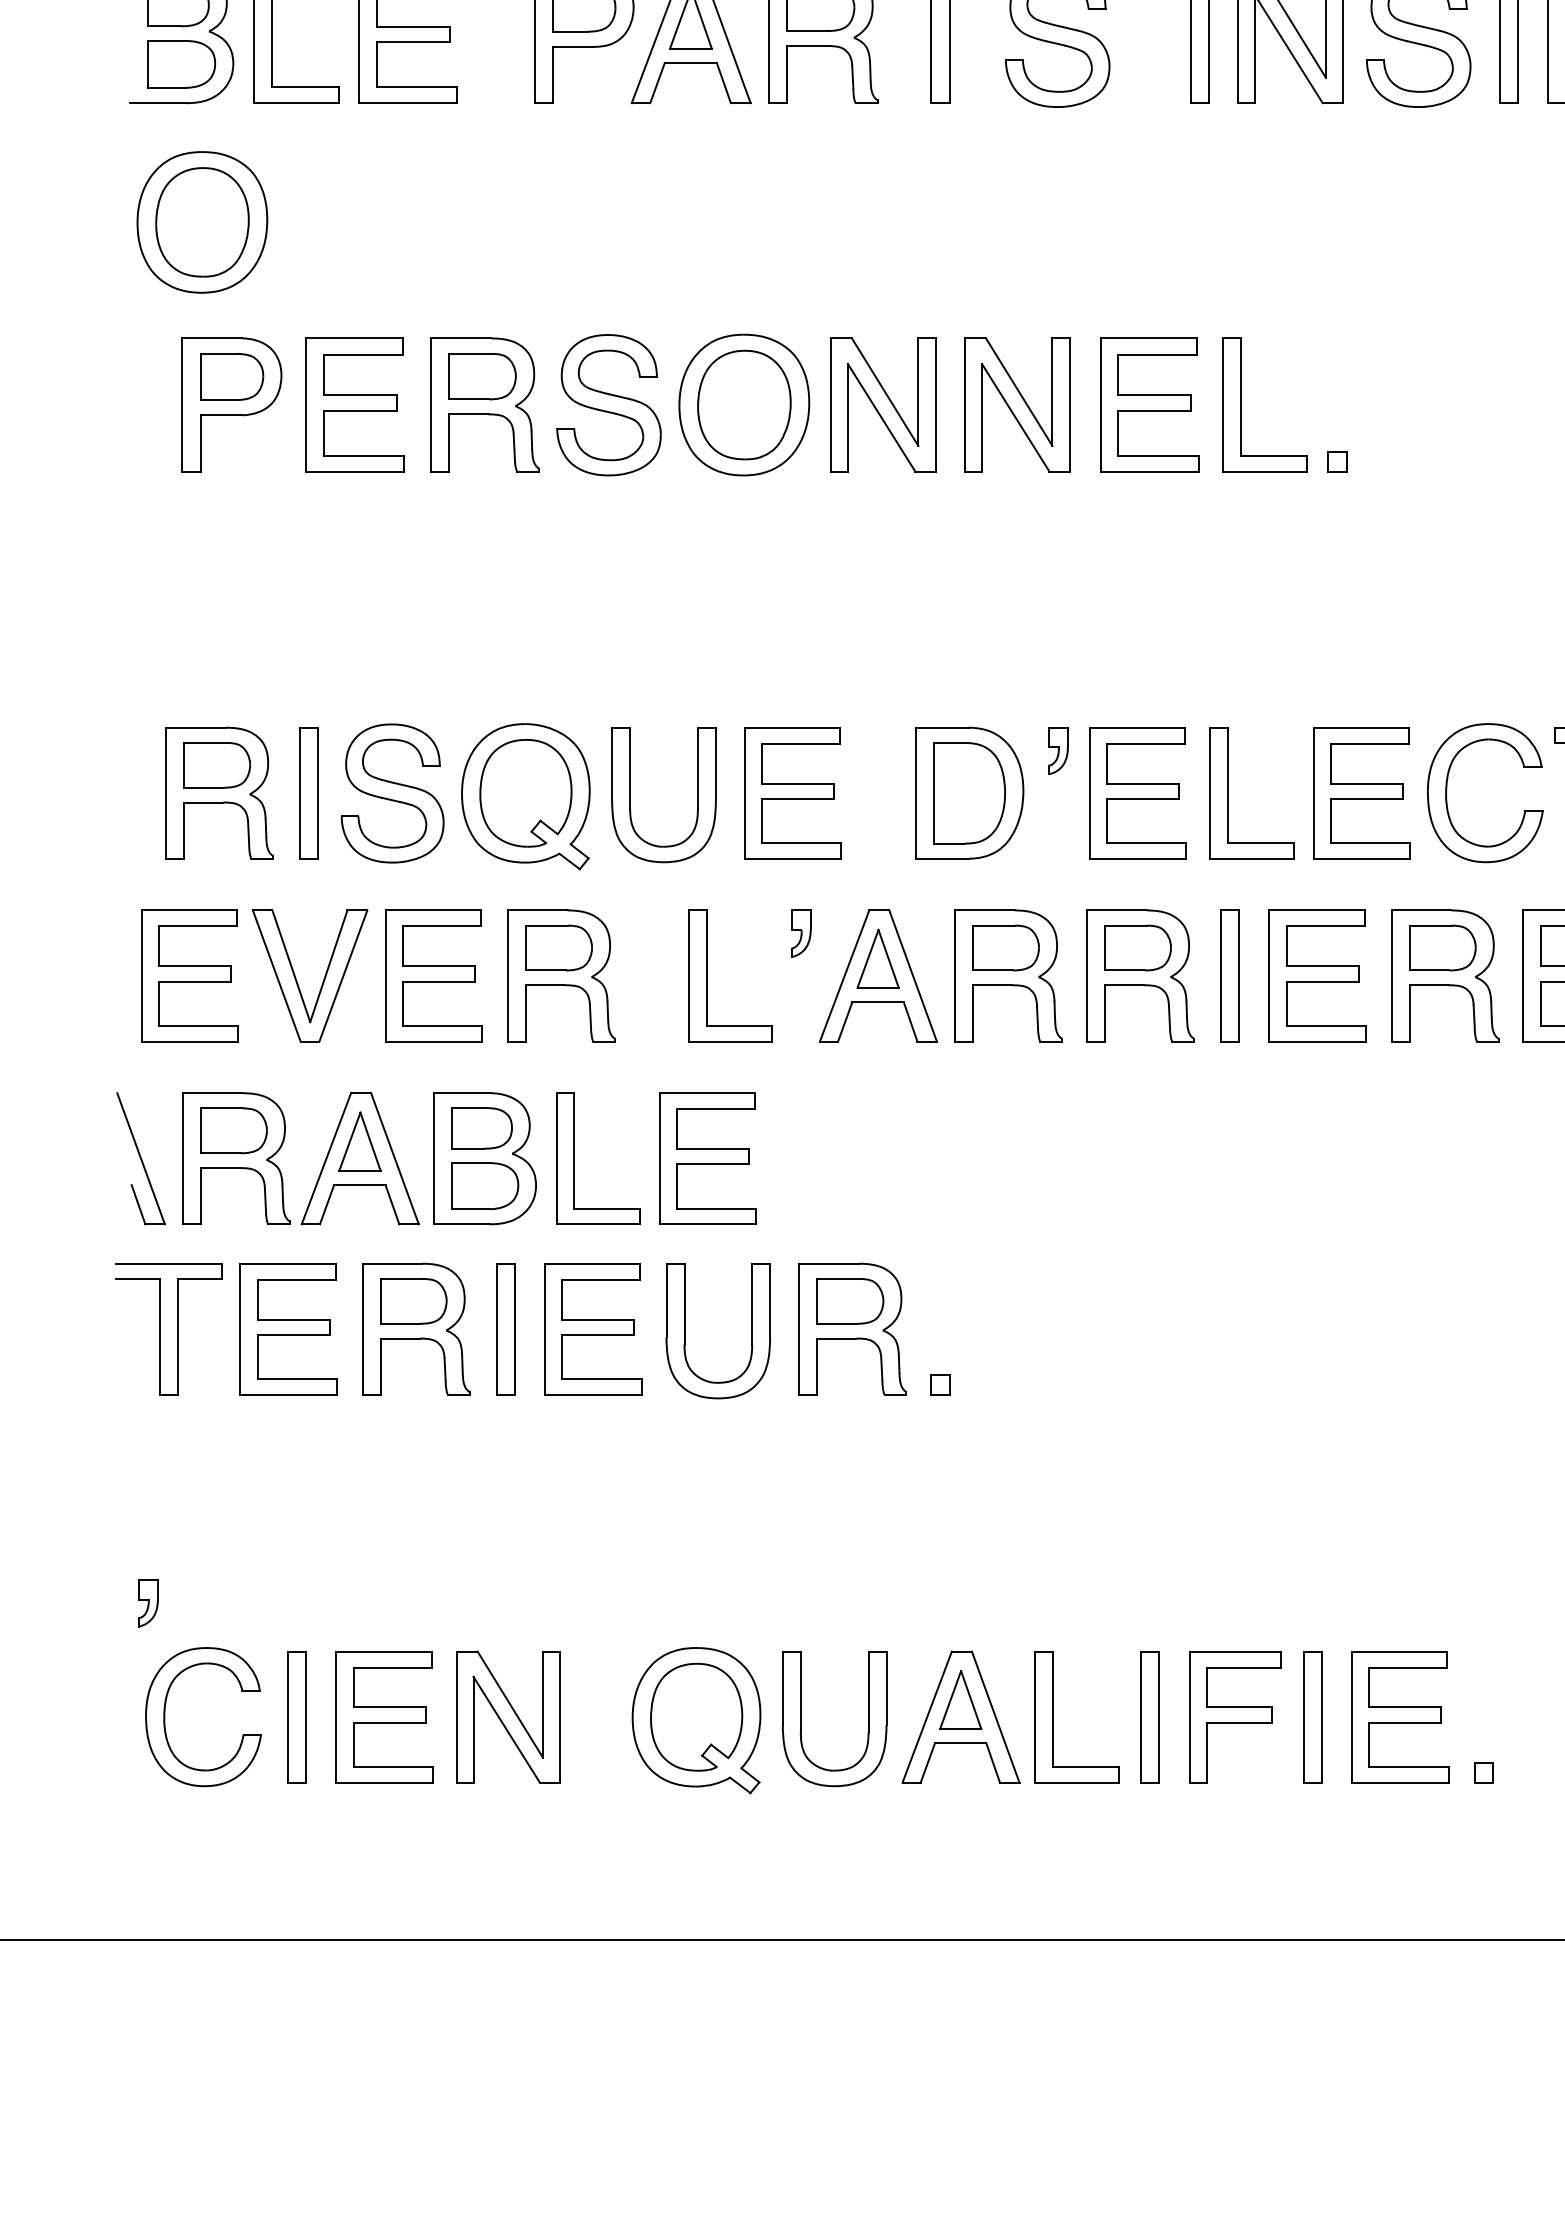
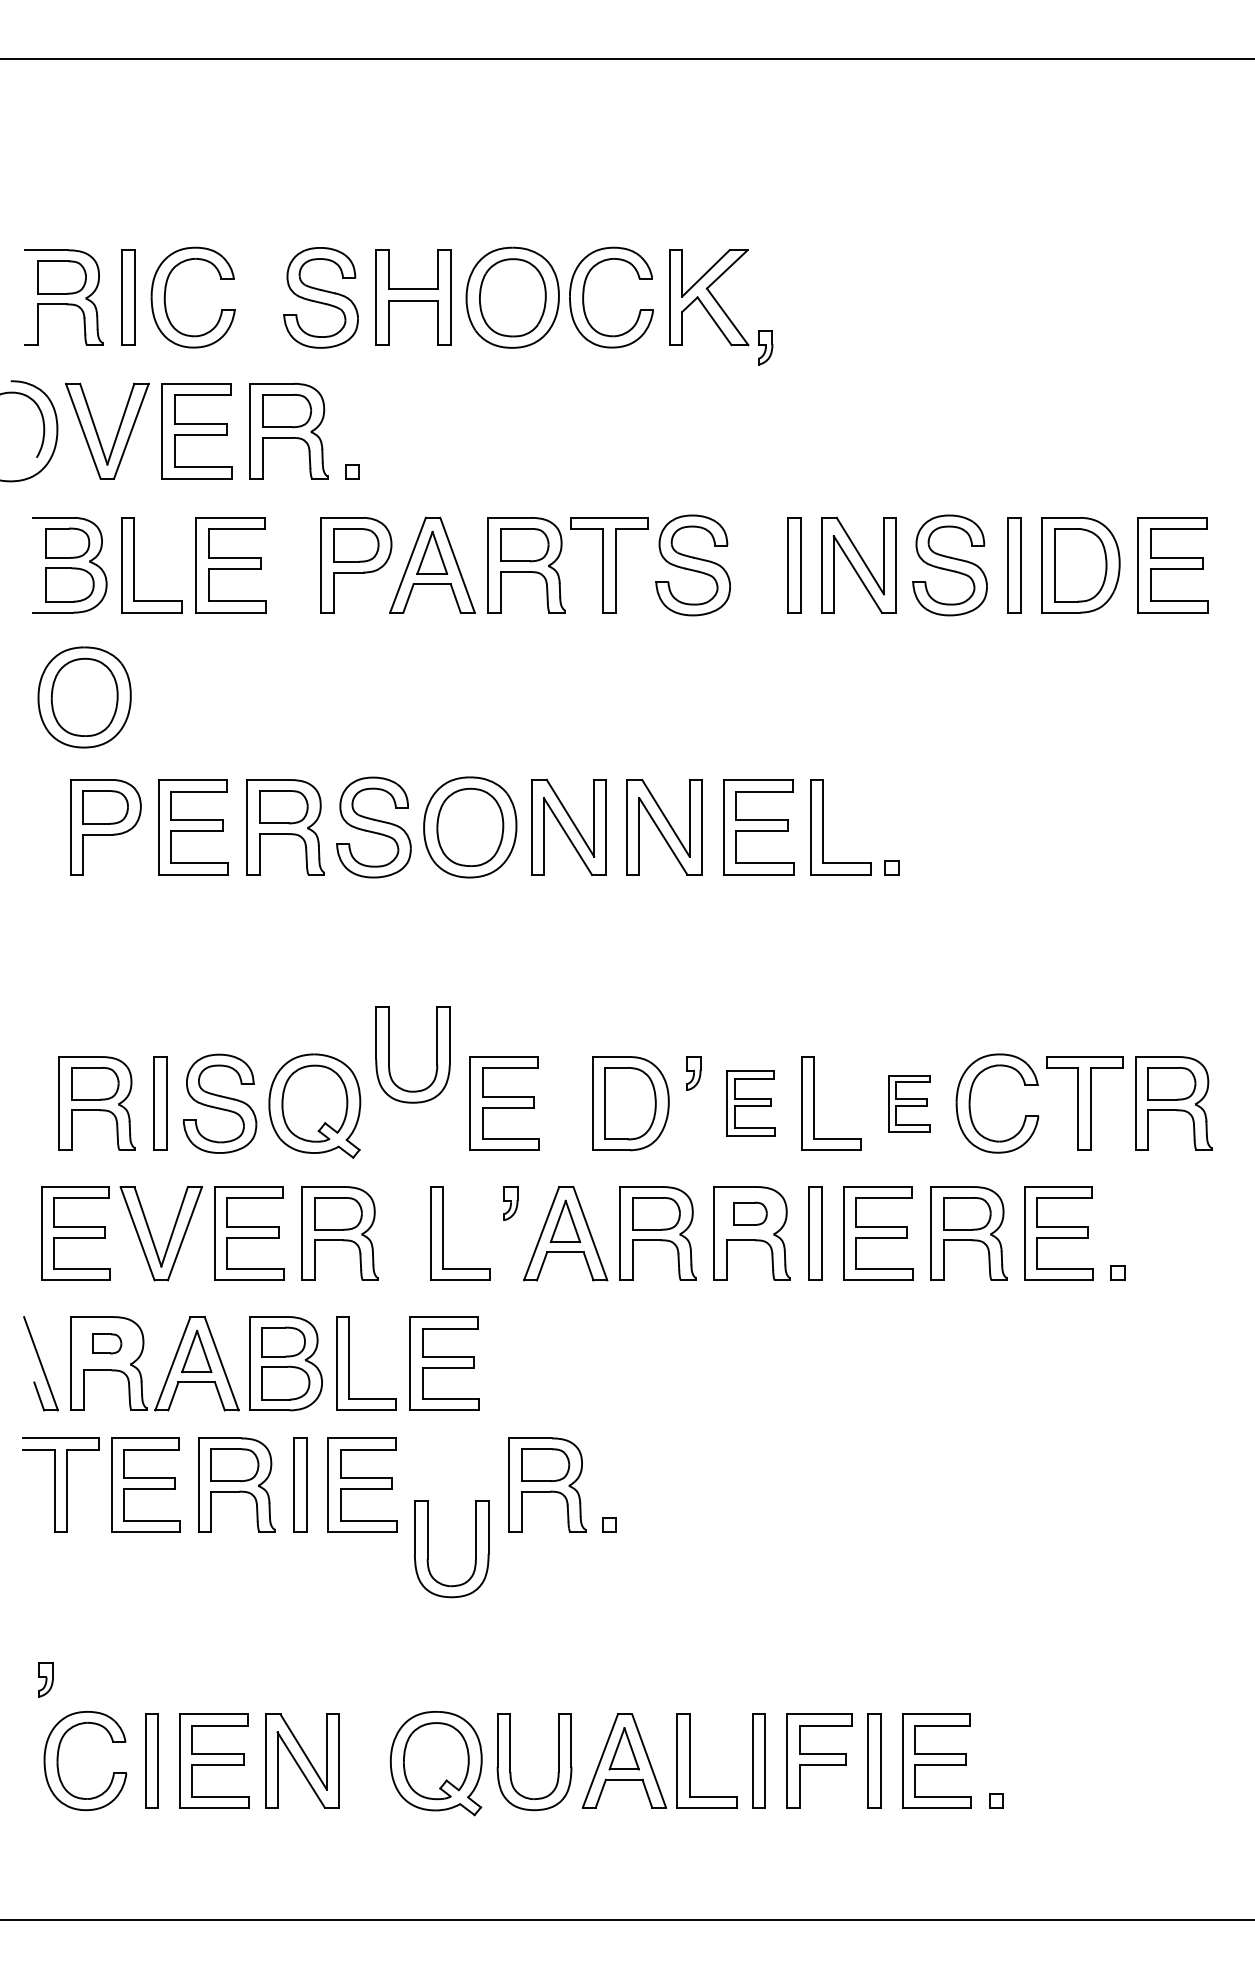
part: (1138, 793) -> (750, 1103), size x0.7
part: (1361, 793) -> (909, 1103), size x0.6
part: (630, 794) -> (389, 1054), moved
part: (1138, 947) -> (750, 1213), size x0.7
part: (234, 1130) -> (107, 1343), size x0.6
part: (685, 1331) -> (428, 1549), moved

